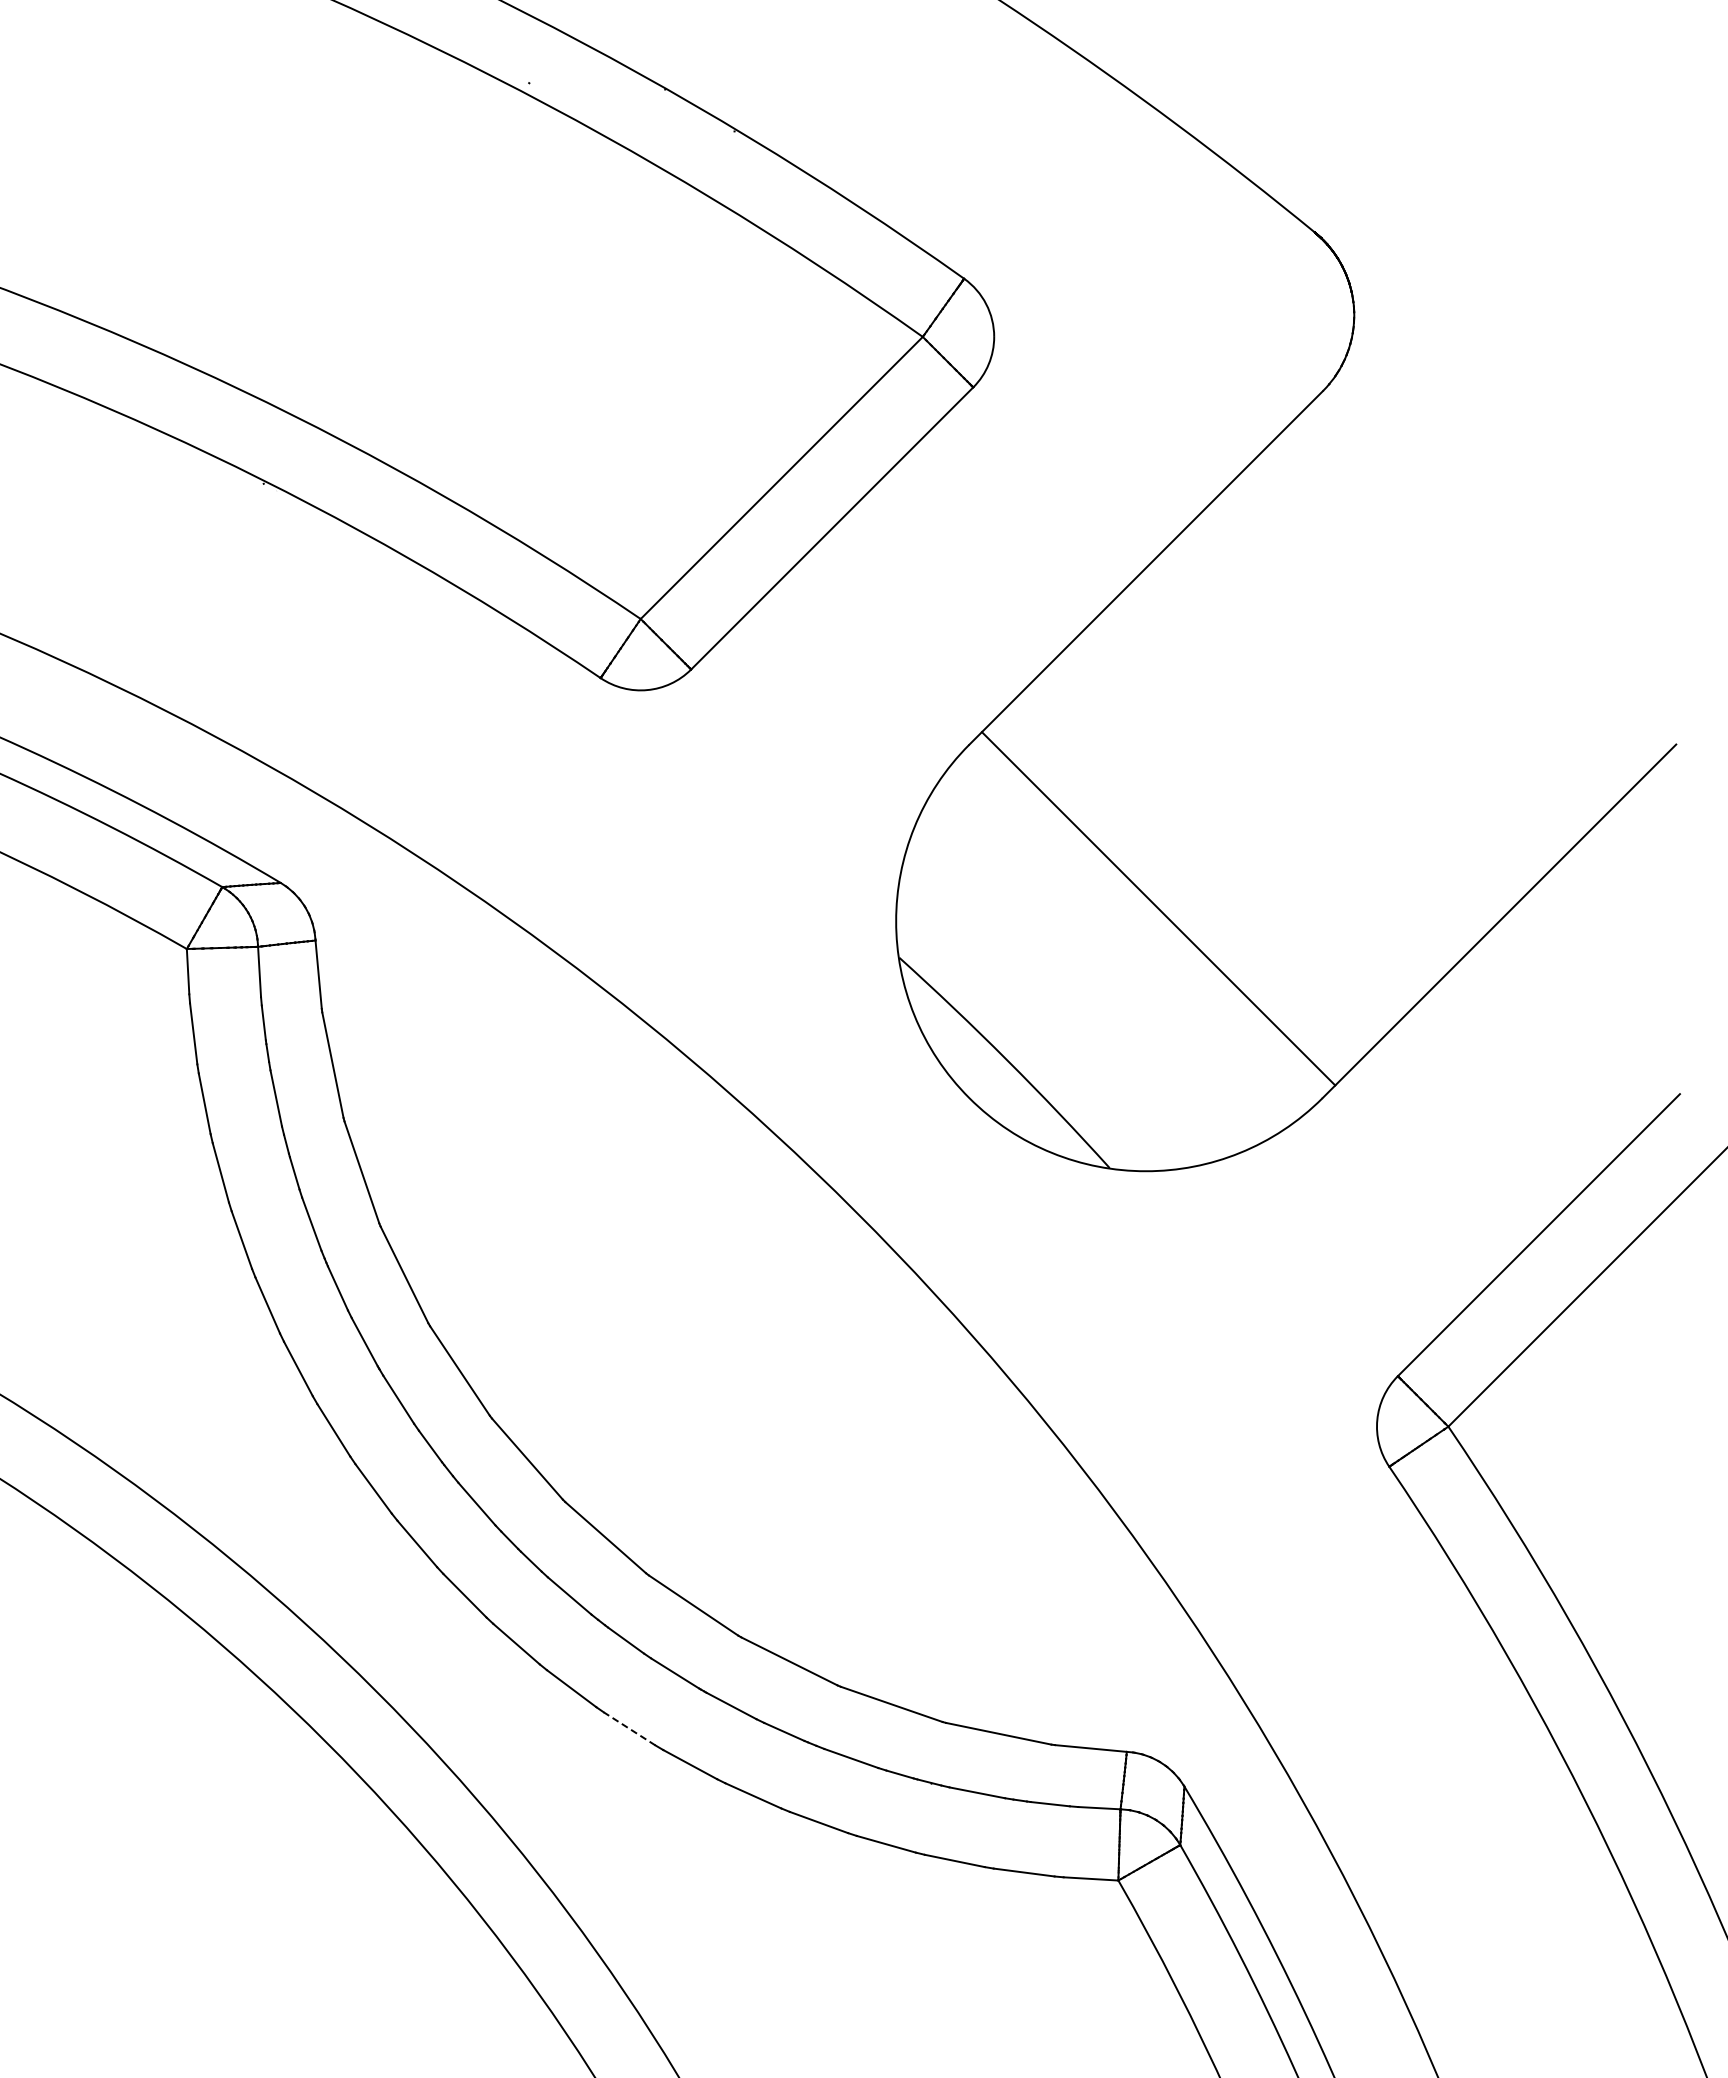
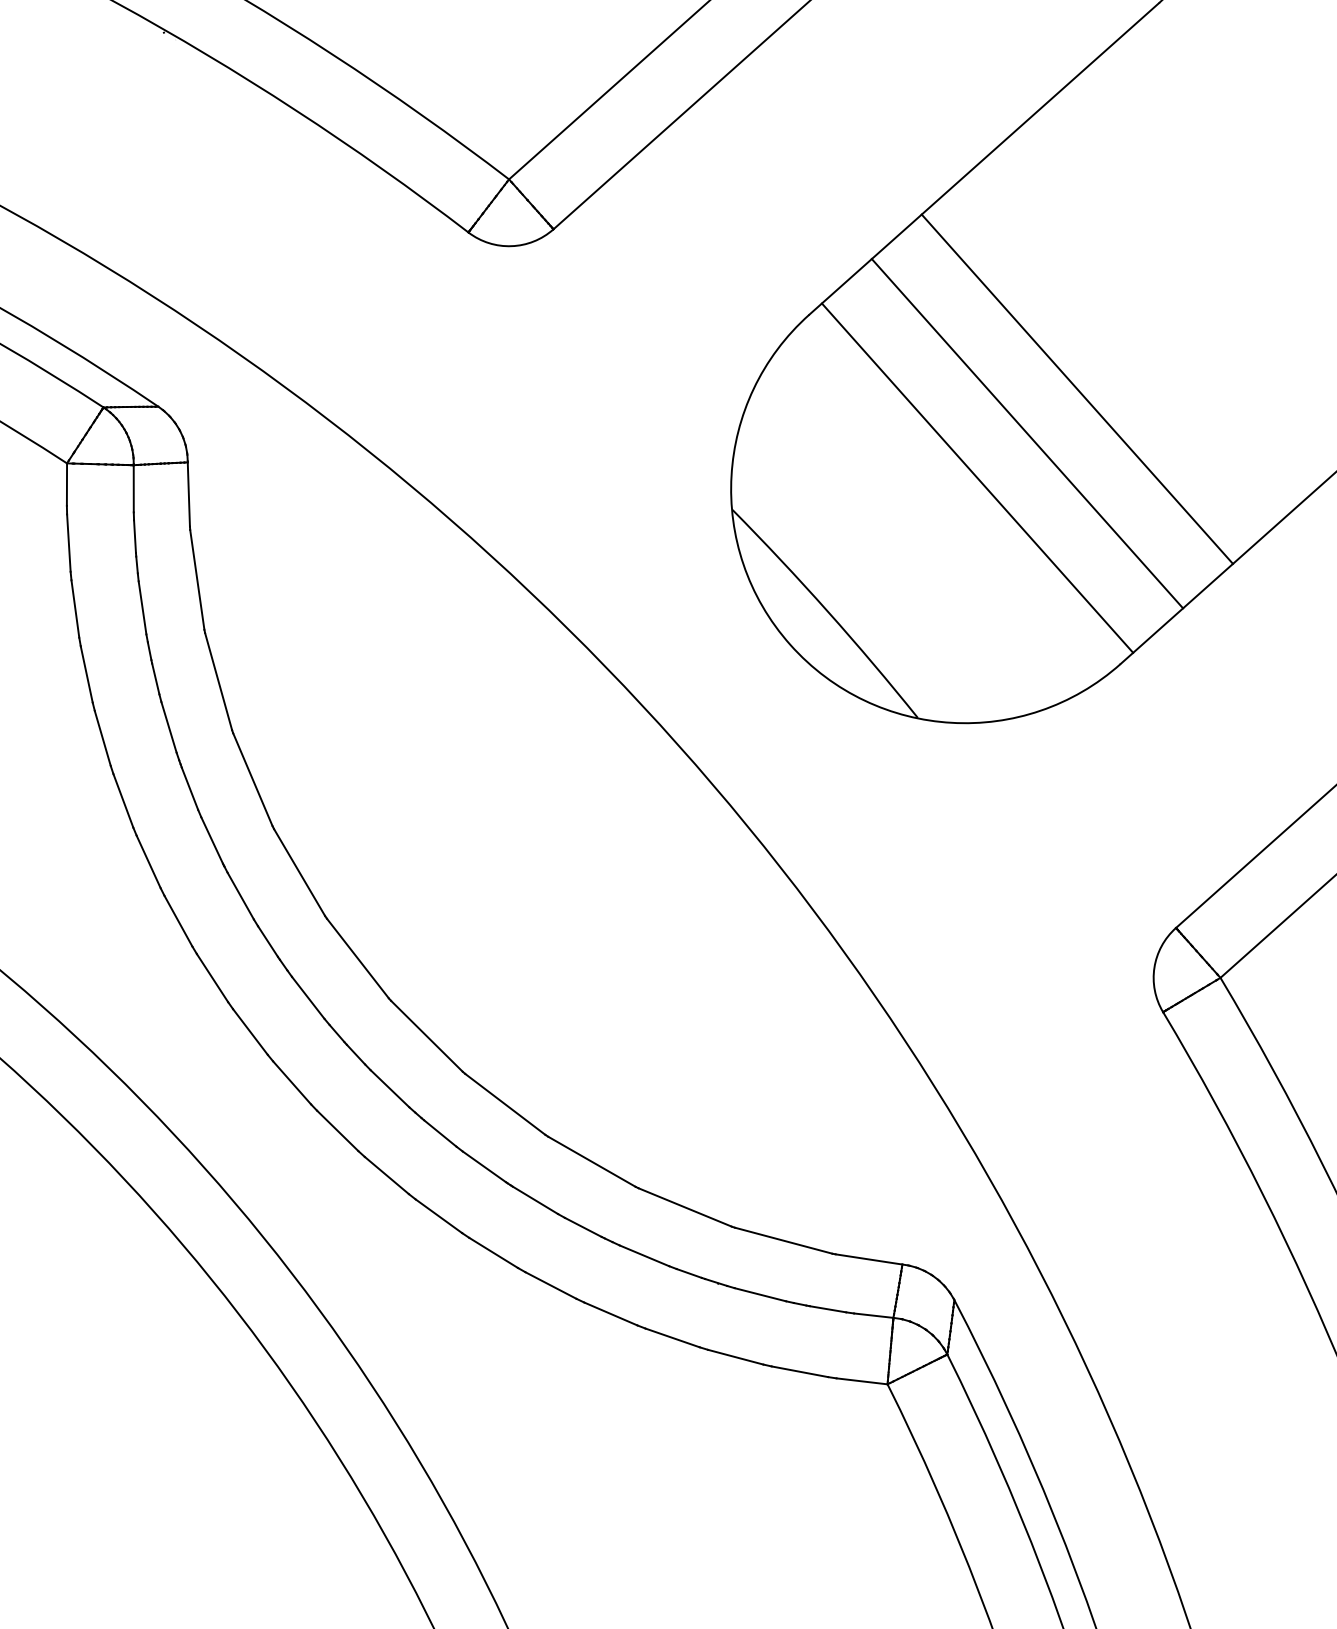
line: (1259, 807) -> (1077, 388), added
line: (1208, 857) -> (1026, 432), added
line: (629, 1728) -> (438, 1215), dashed -> solid

